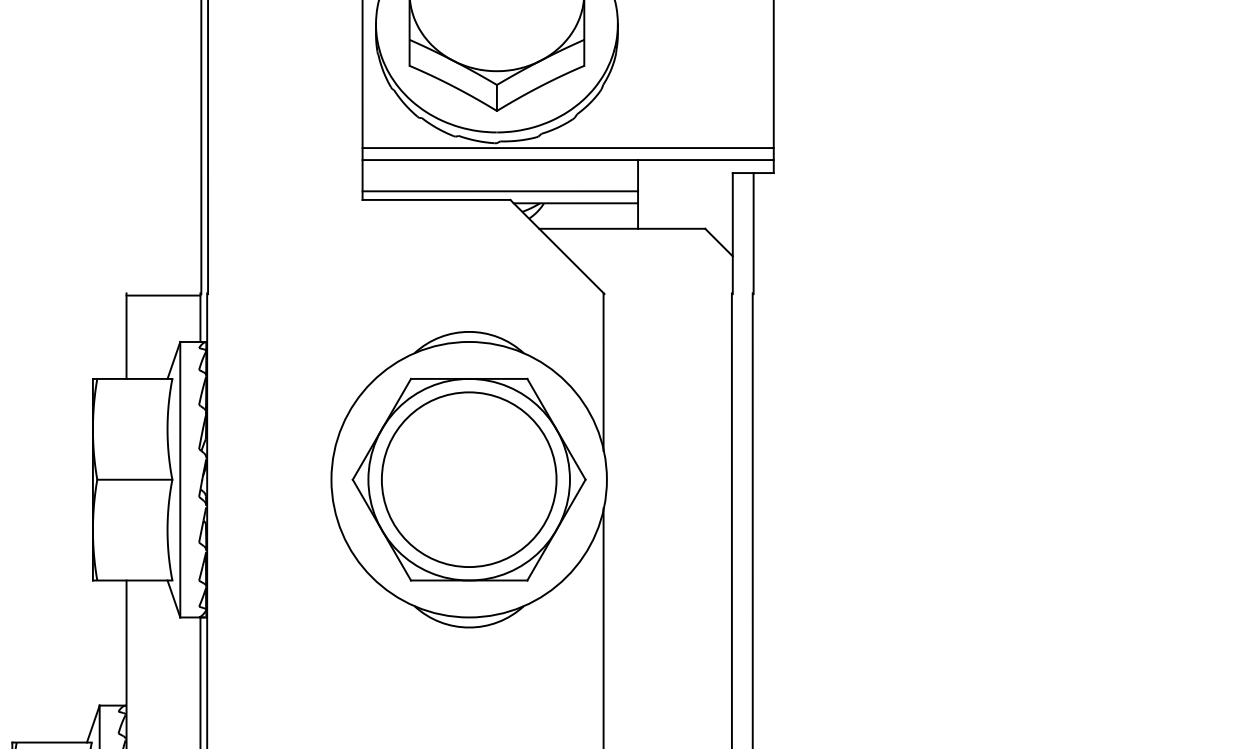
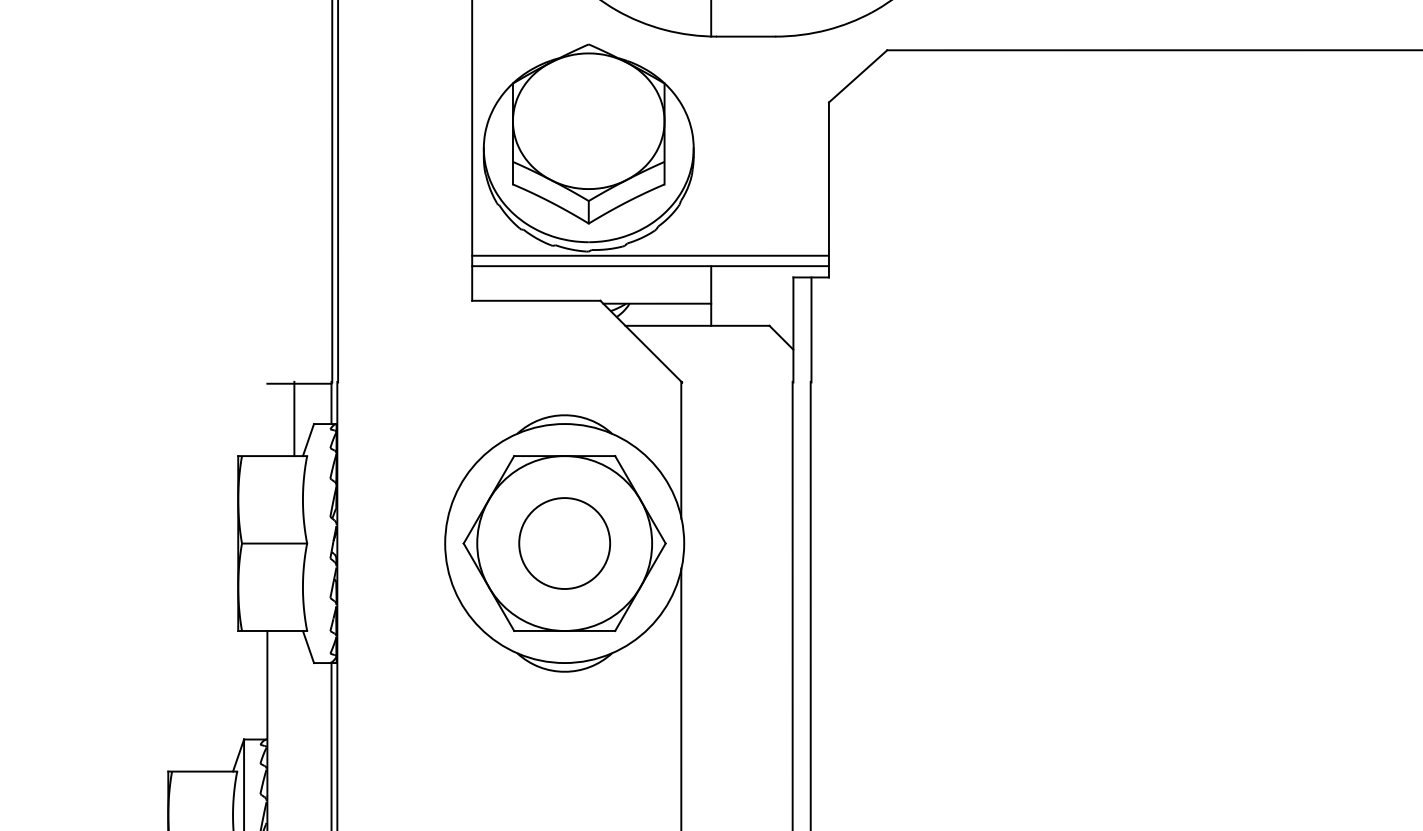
line: (500, 191) -> (591, 293), removed
line: (126, 335) -> (294, 418), moved
line: (180, 479) -> (314, 543), removed
circle: (468, 479) -> (564, 543), size x0.6

